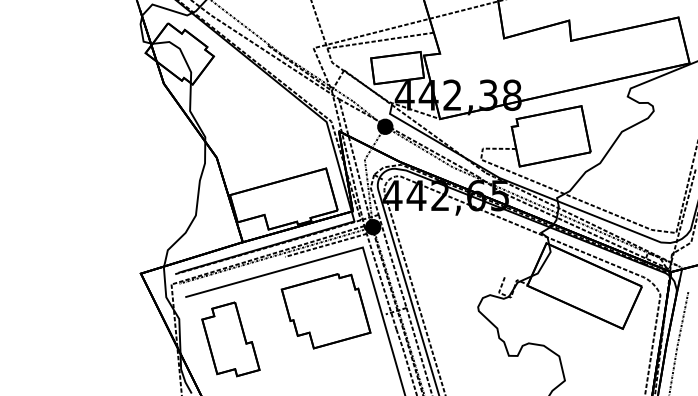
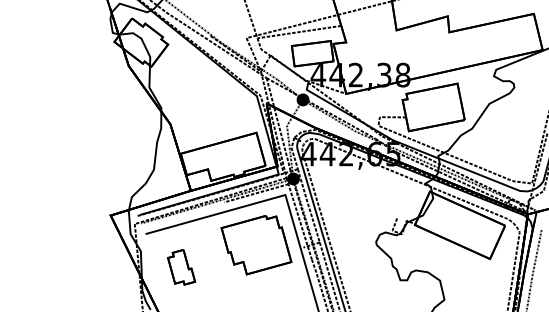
part: (230, 339) -> (181, 267), size x0.6

